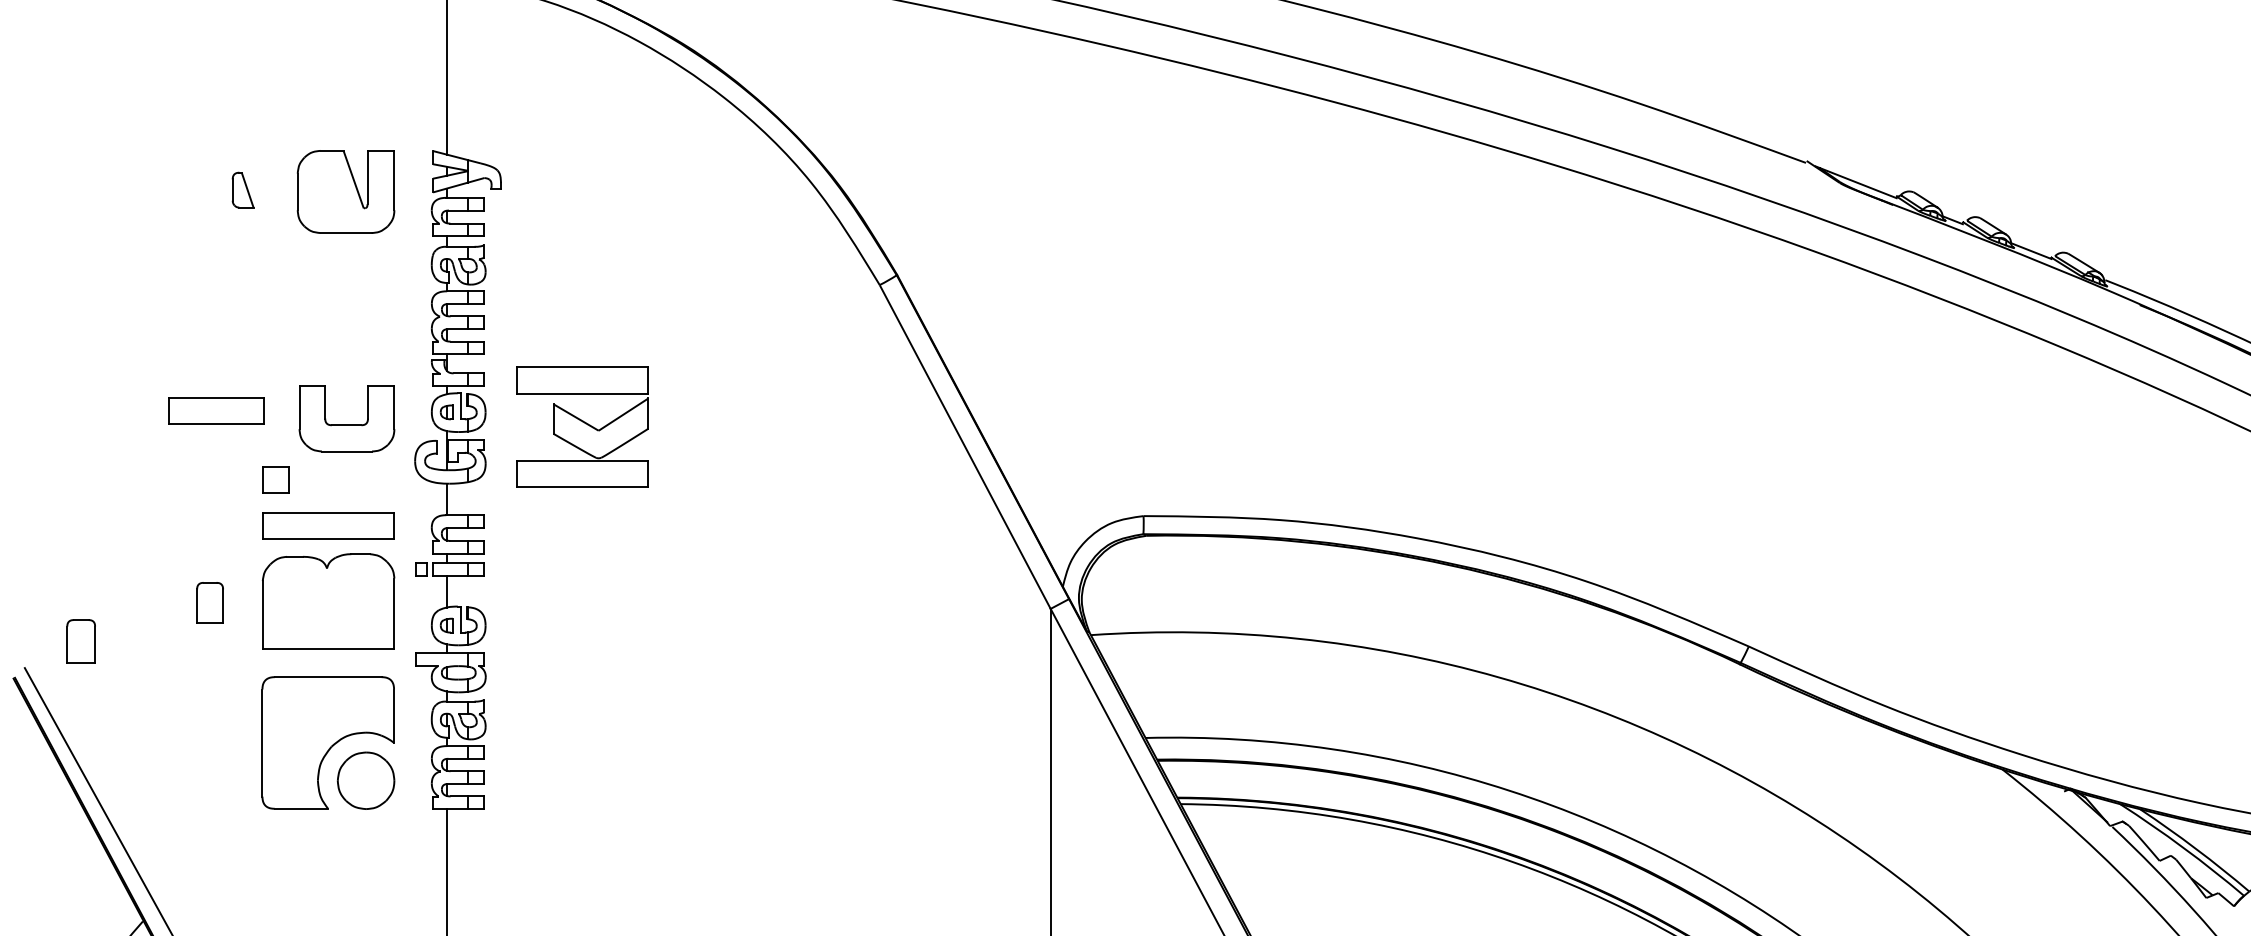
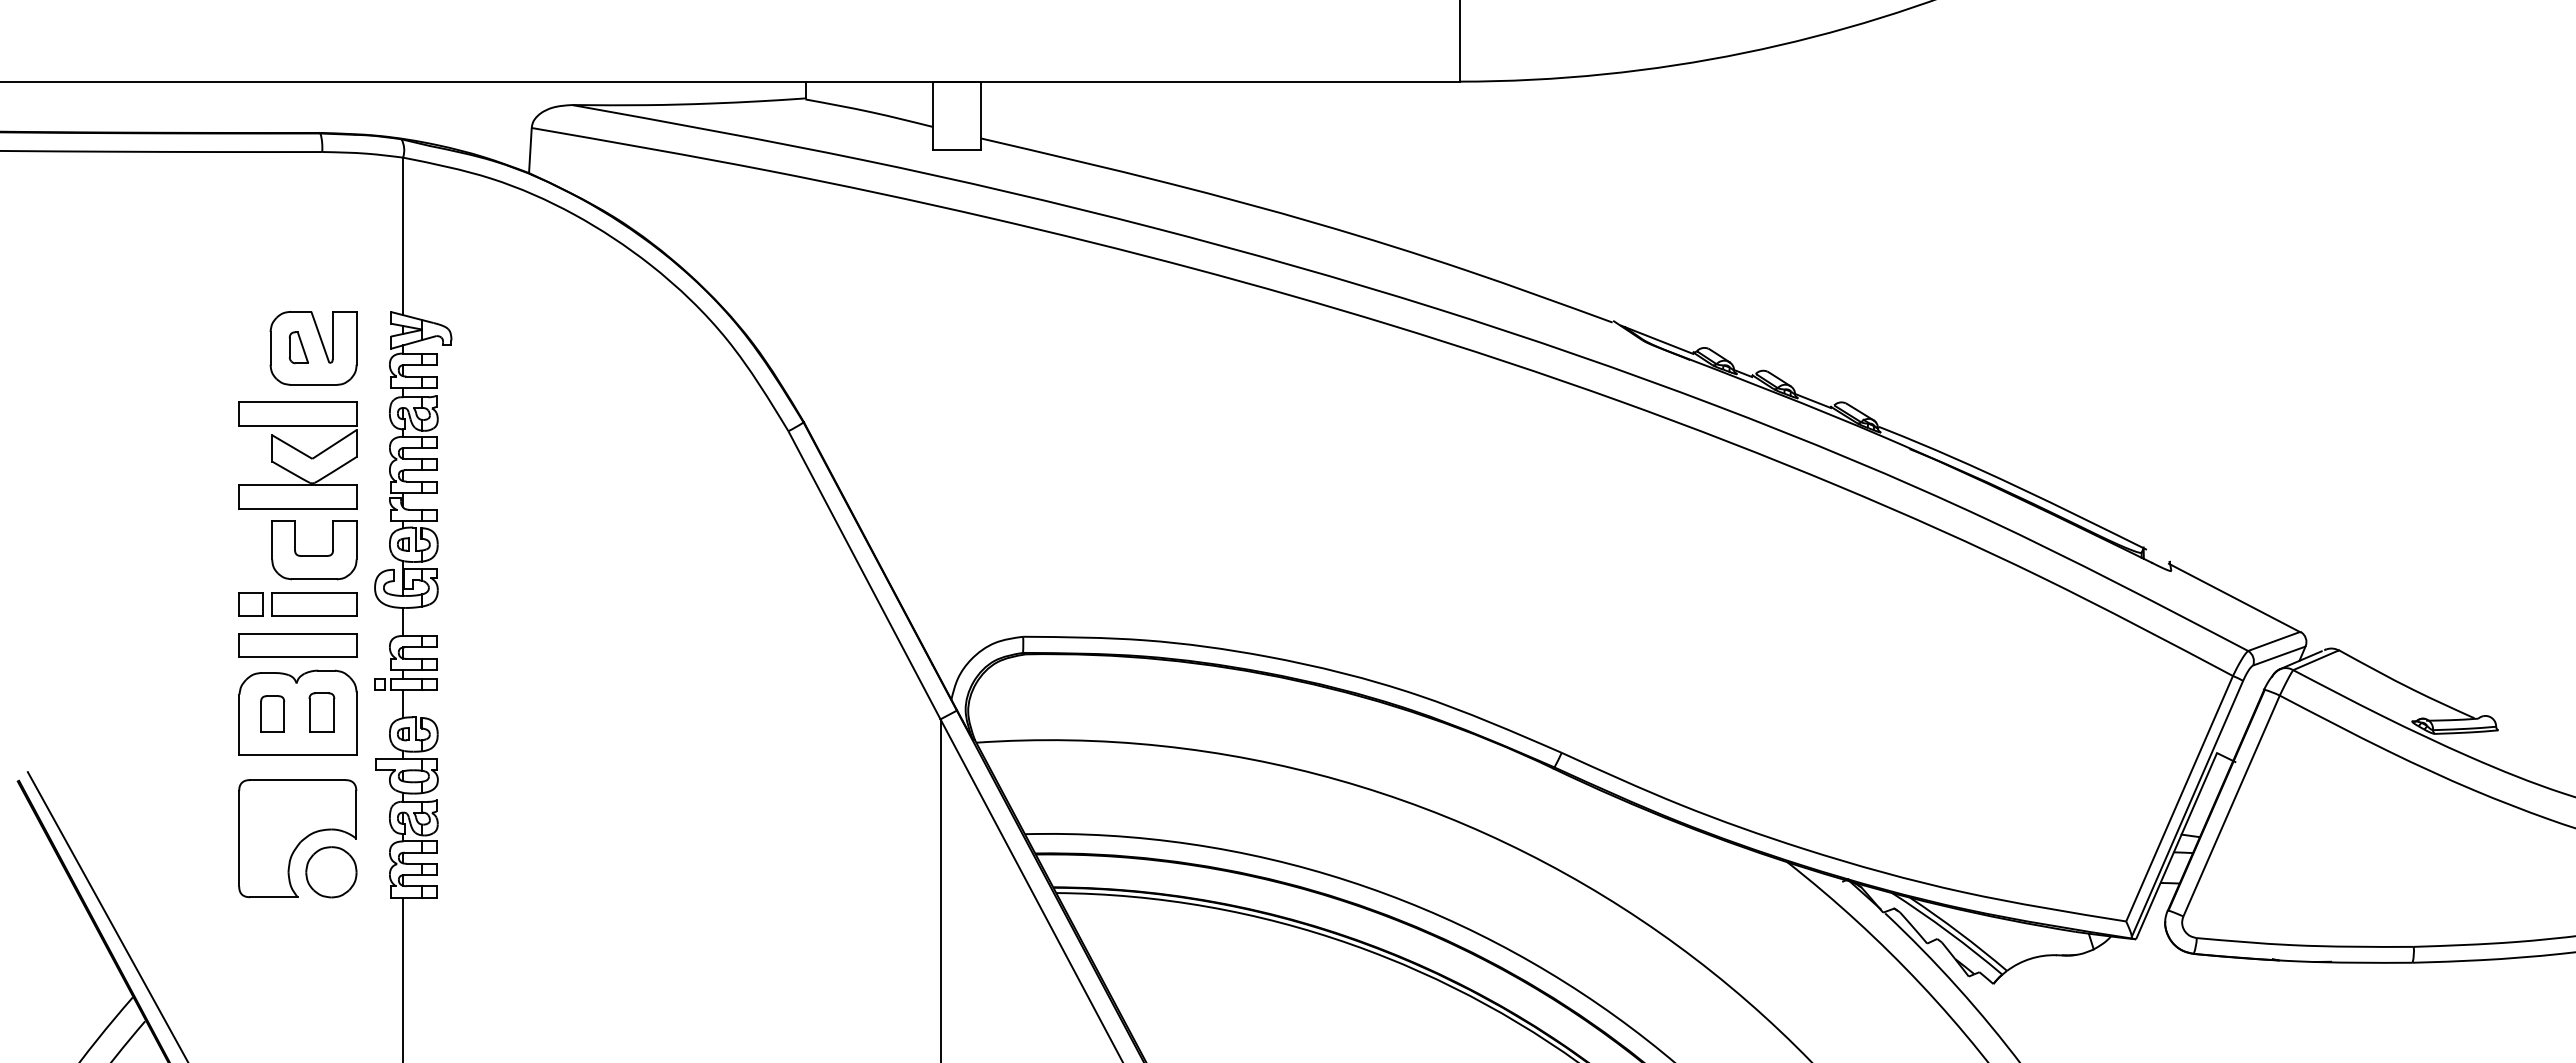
part: (242, 189) -> (298, 347), moved
part: (216, 411) -> (314, 604), moved
part: (581, 426) -> (297, 455), moved
part: (209, 602) -> (272, 713), moved
part: (80, 641) -> (321, 712), moved

